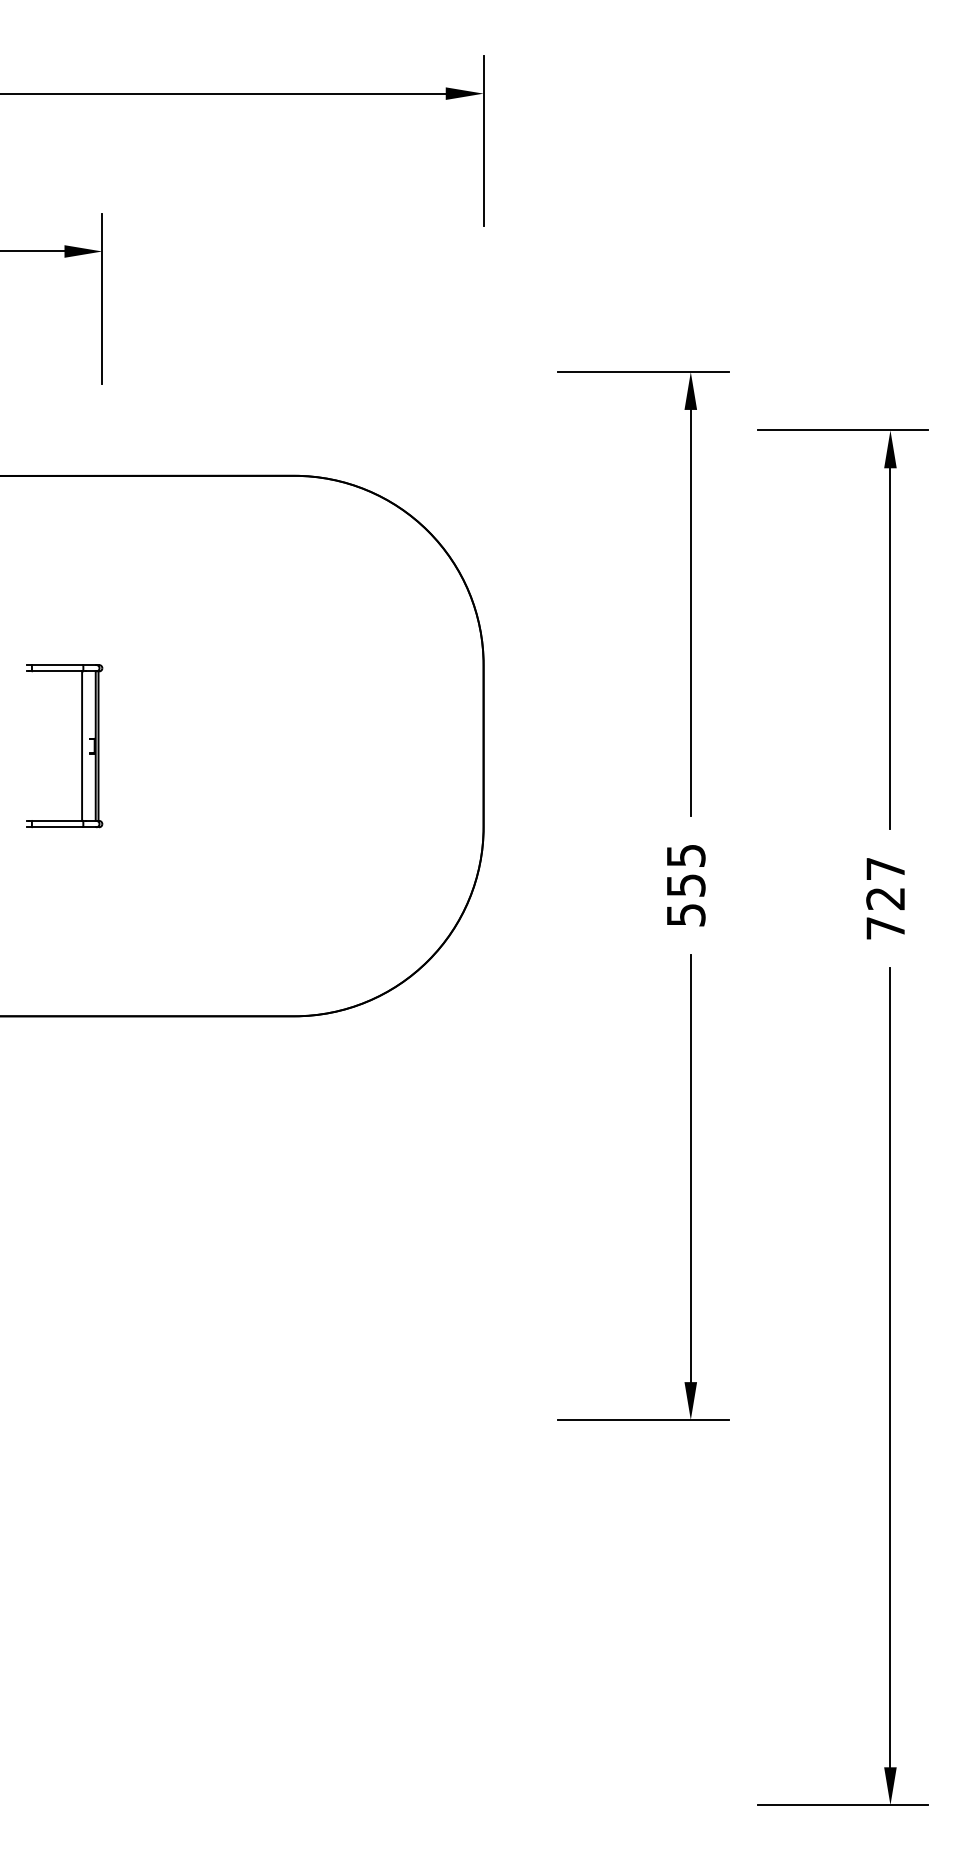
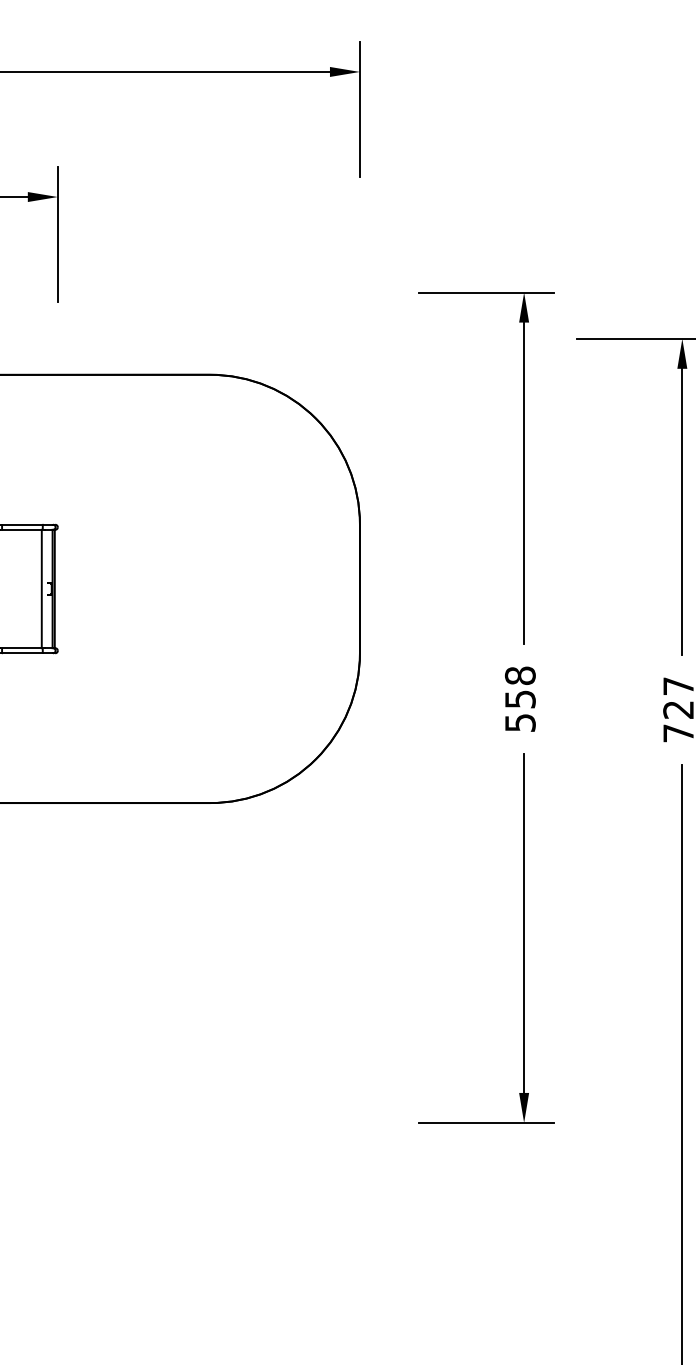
text: (685, 855) -> (519, 675), 555 -> 558

